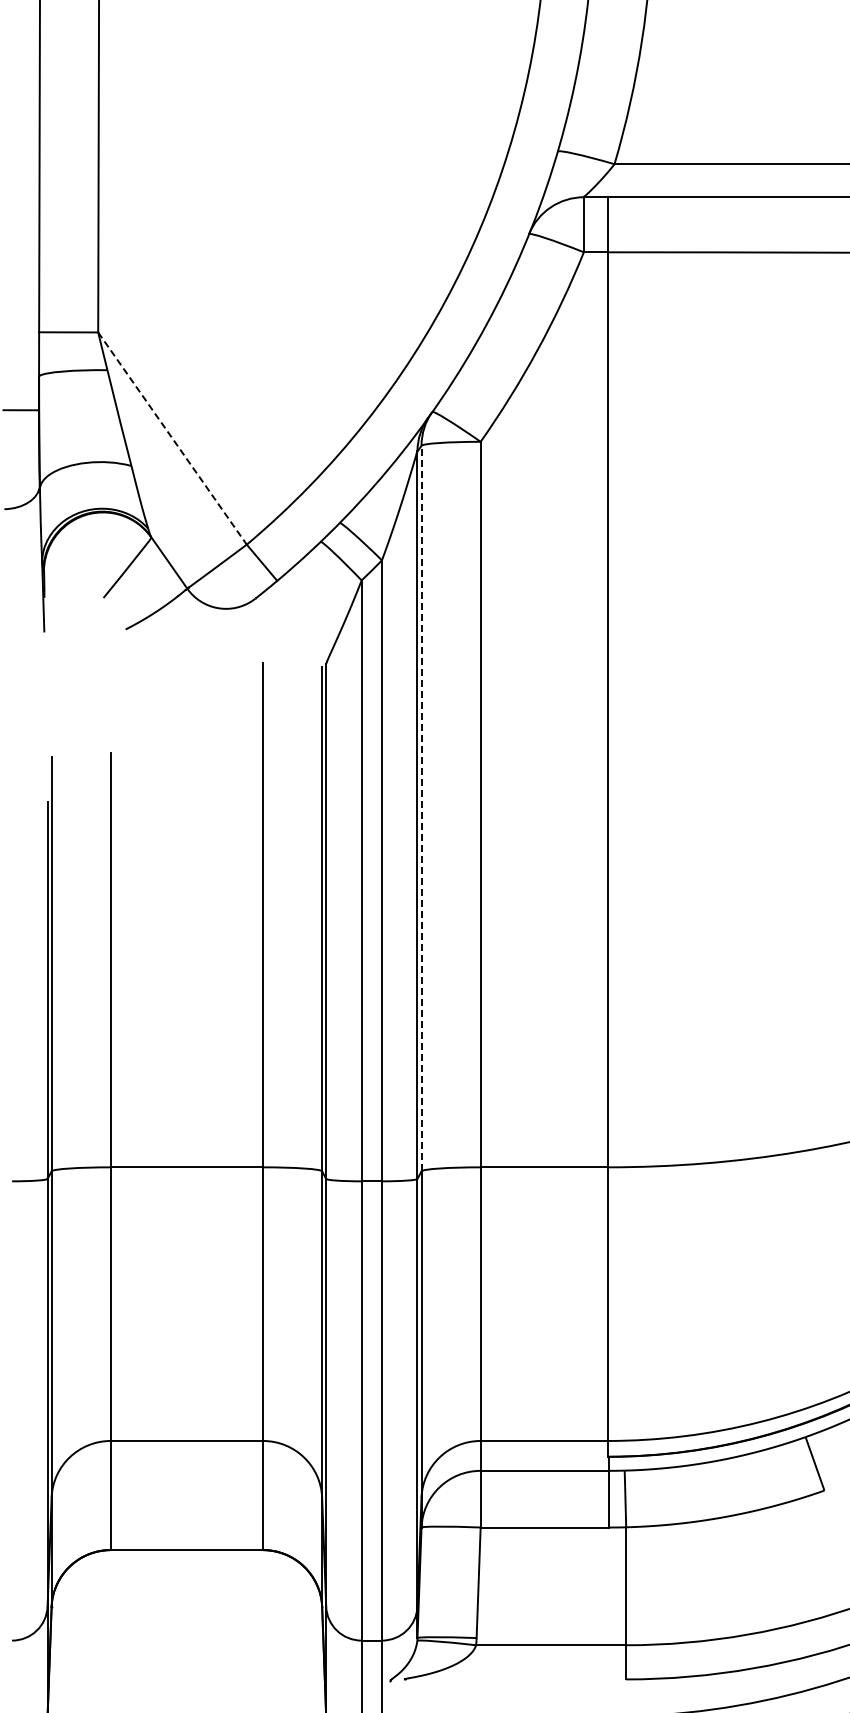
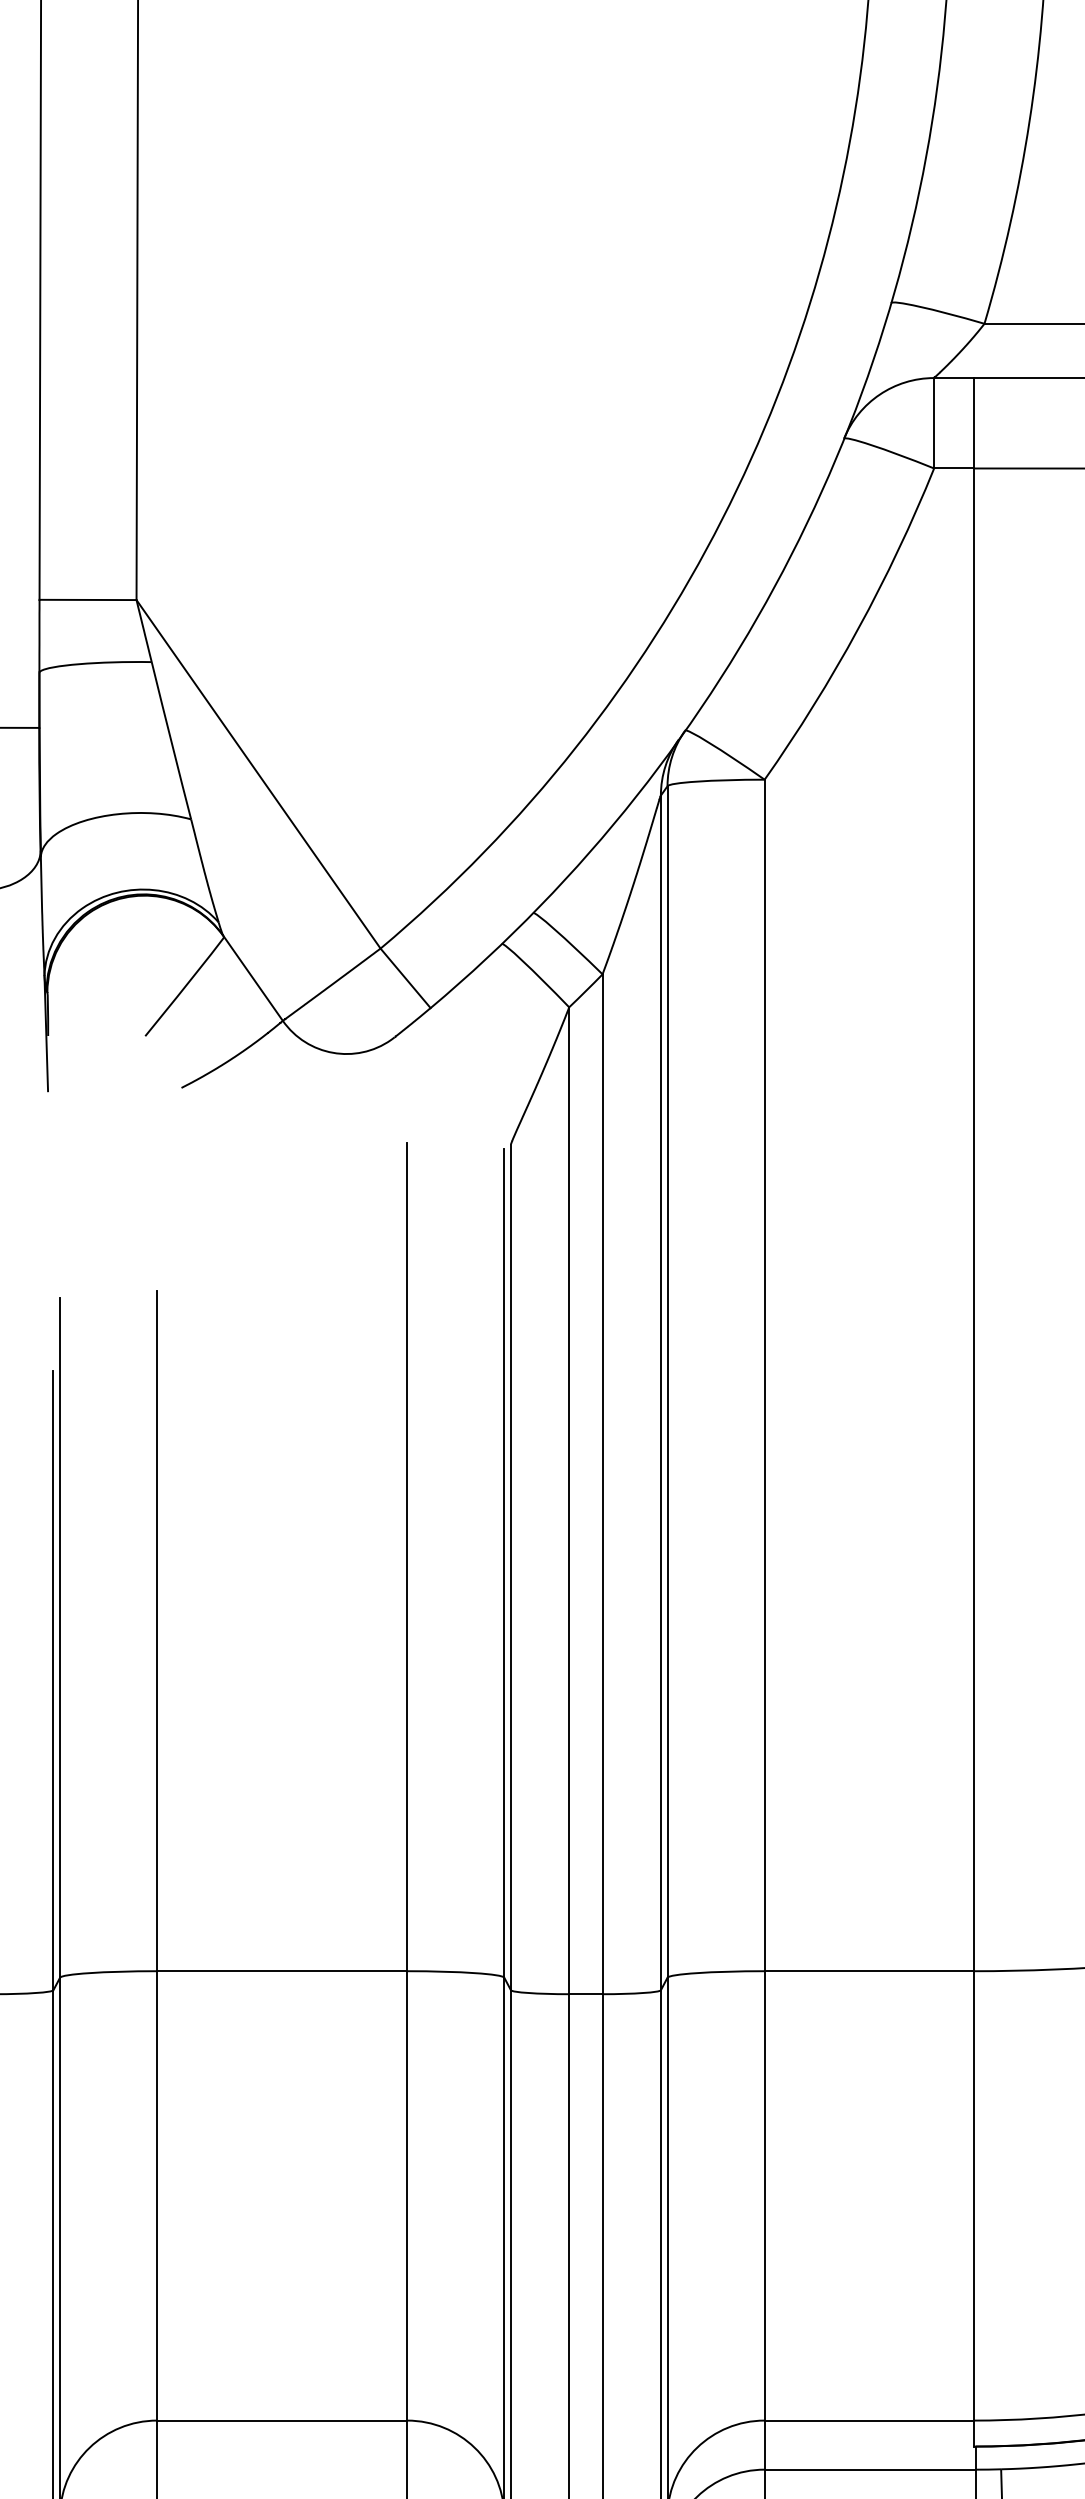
line: (172, 438) -> (258, 774), dashed -> solid
line: (421, 808) -> (667, 1381), dashed -> solid

